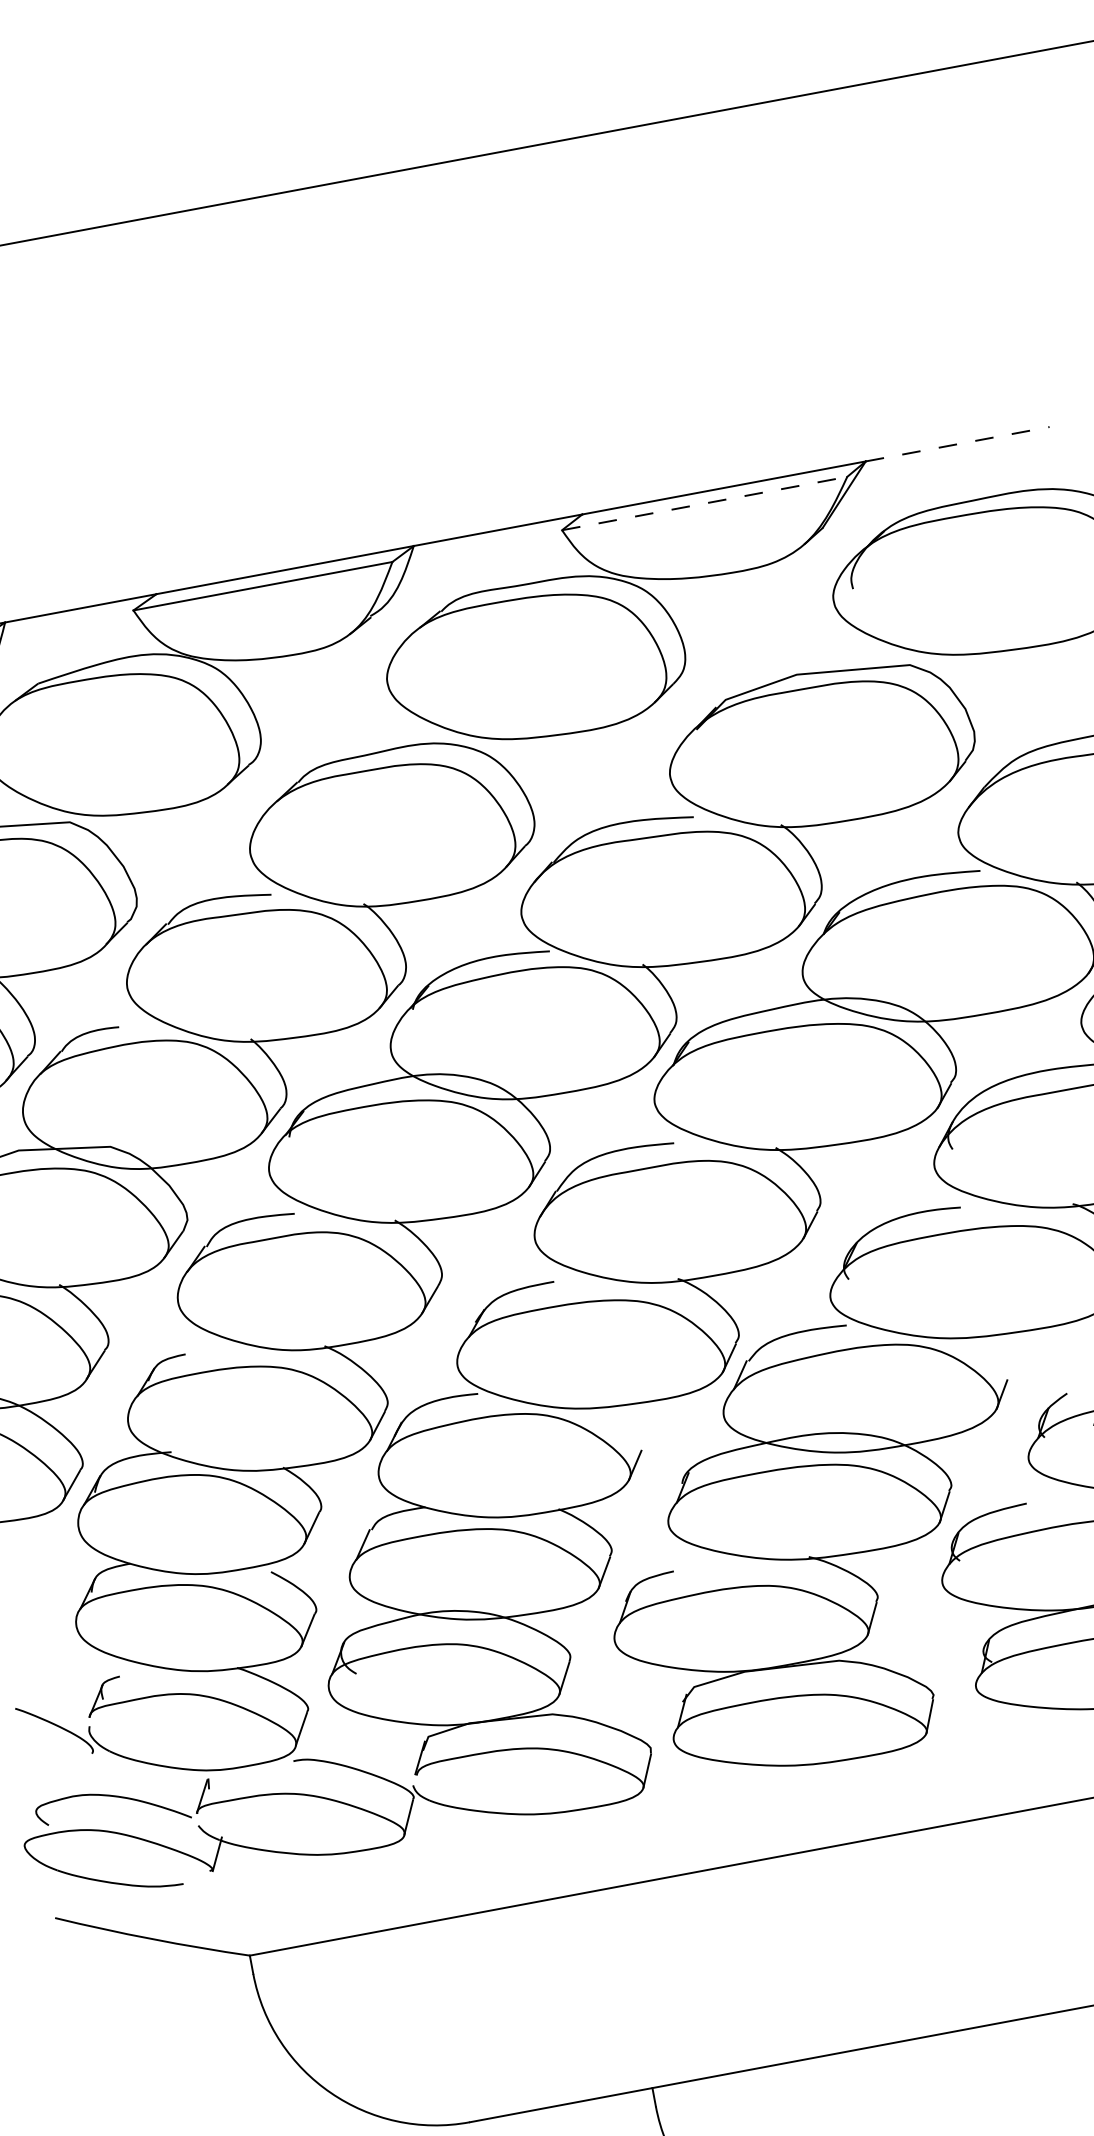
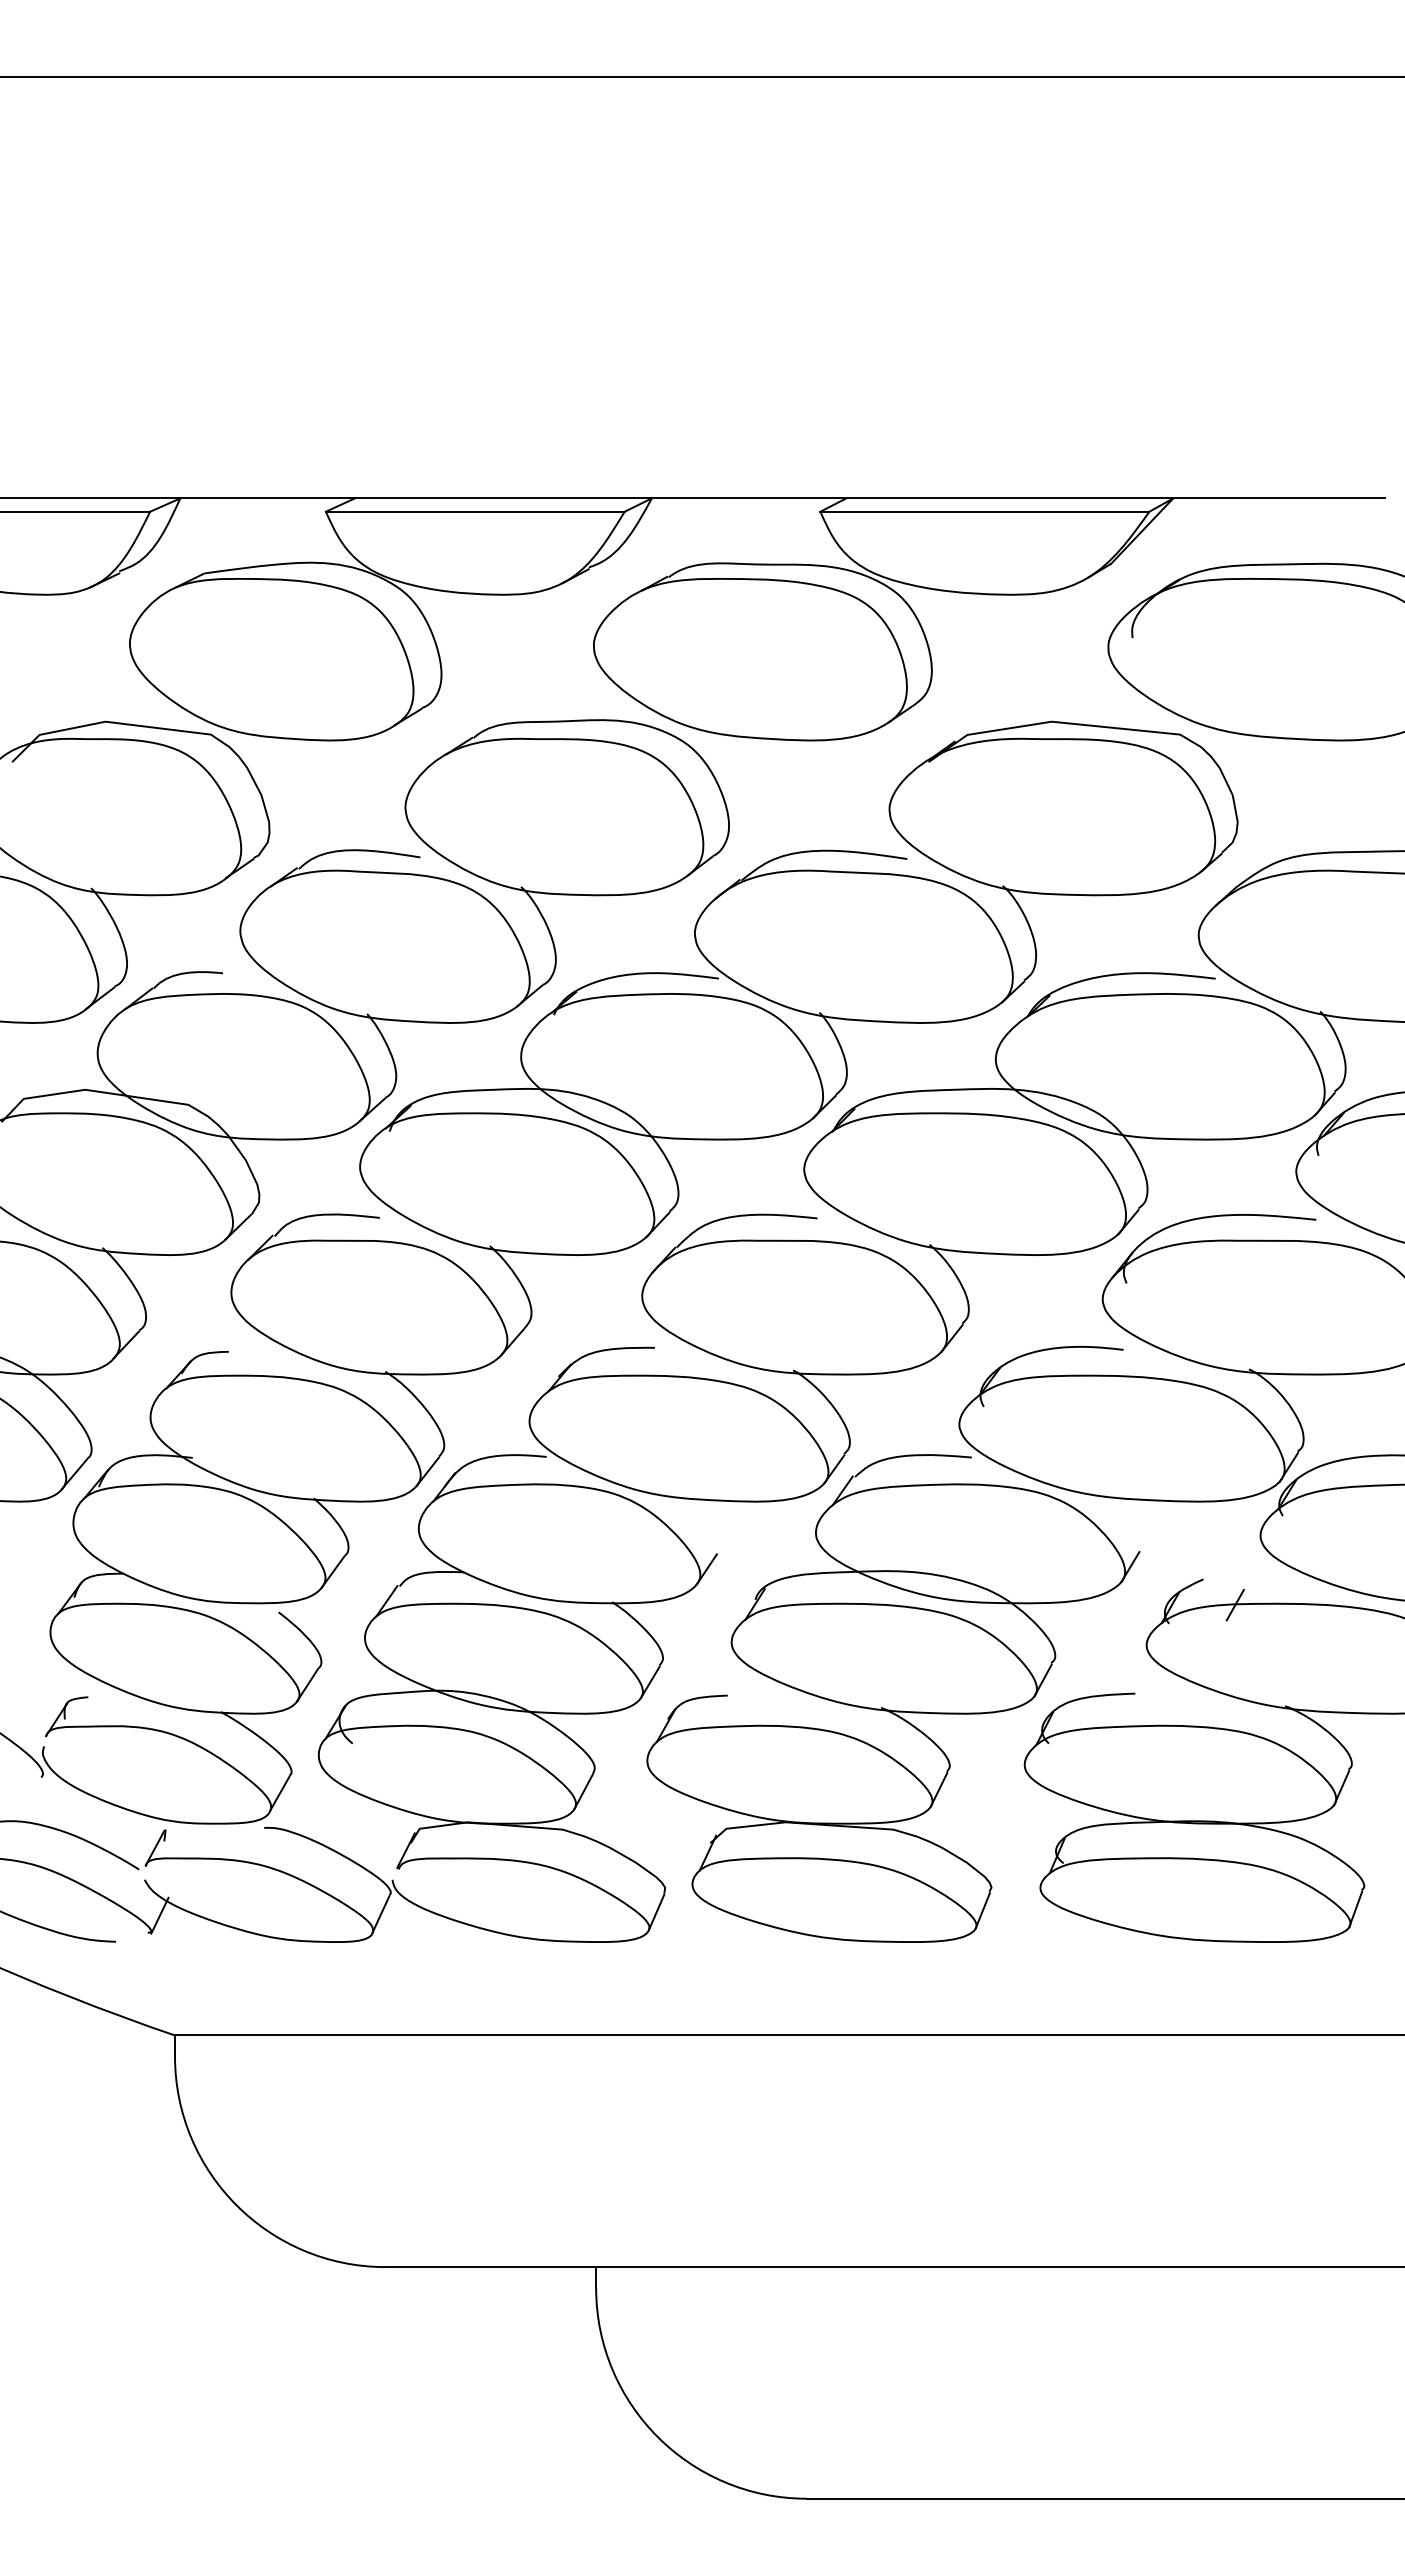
line: (957, 444) -> (1279, 498), dashed -> solid
line: (704, 503) -> (984, 511), dashed -> solid

